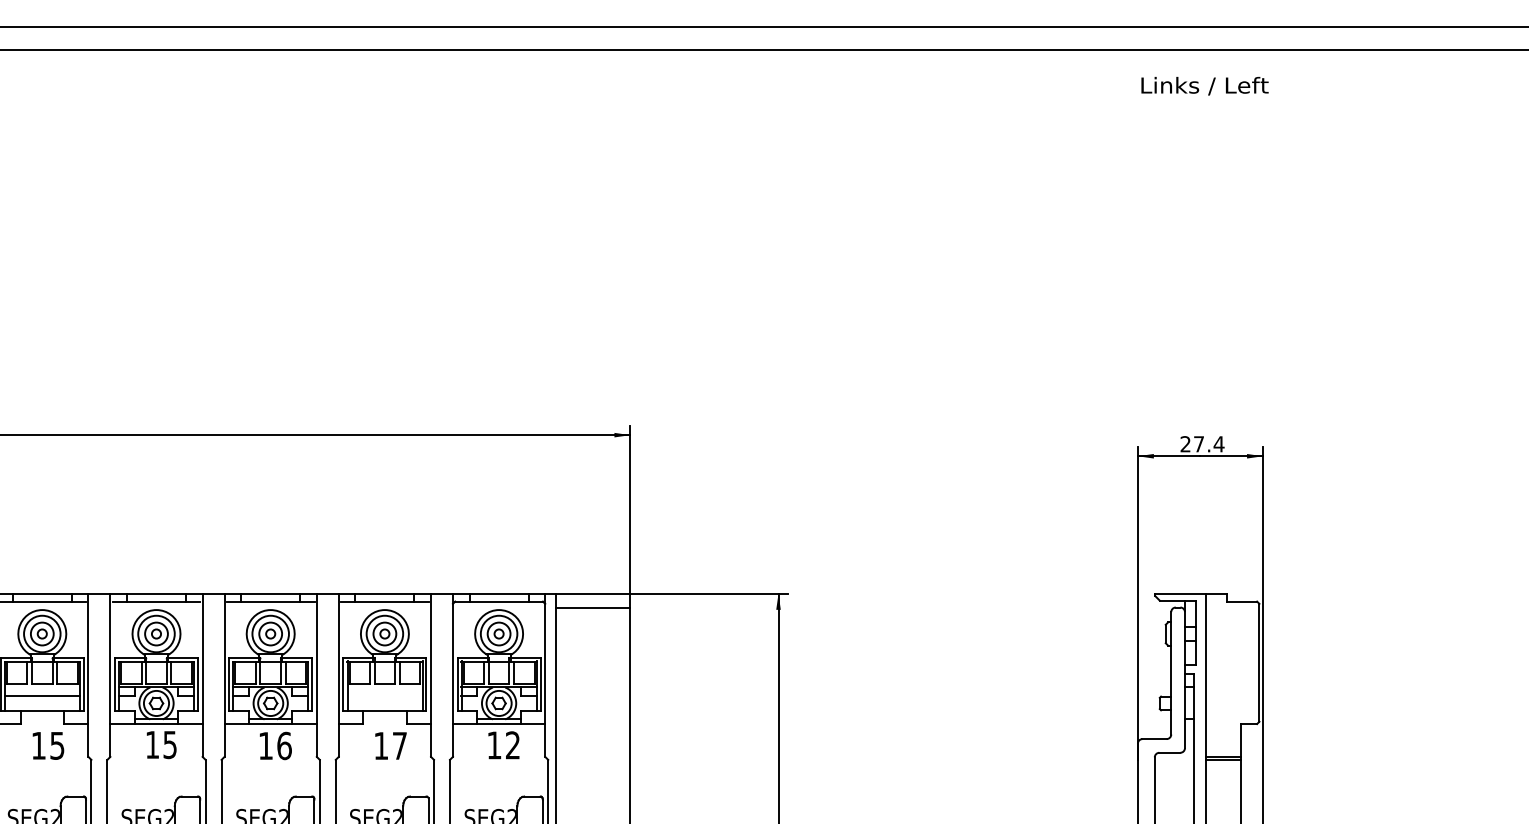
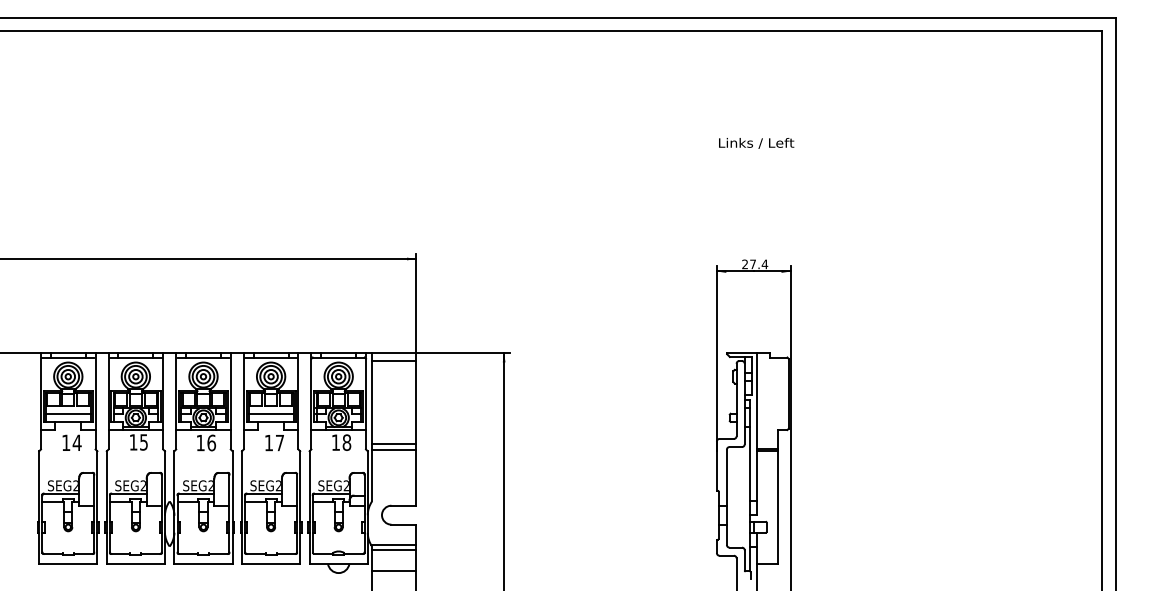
text: (1204, 86) -> (756, 143), moved
line: (383, 696) -> (270, 413), added
text: (56, 745) -> (76, 442), 15 -> 14
text: (512, 745) -> (346, 442), 12 -> 18
line: (593, 748) -> (394, 444), added
line: (593, 756) -> (394, 449), added

